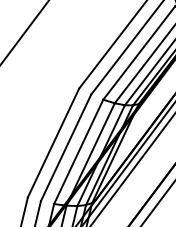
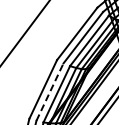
line: (65, 148) -> (49, 92), solid -> dashed

